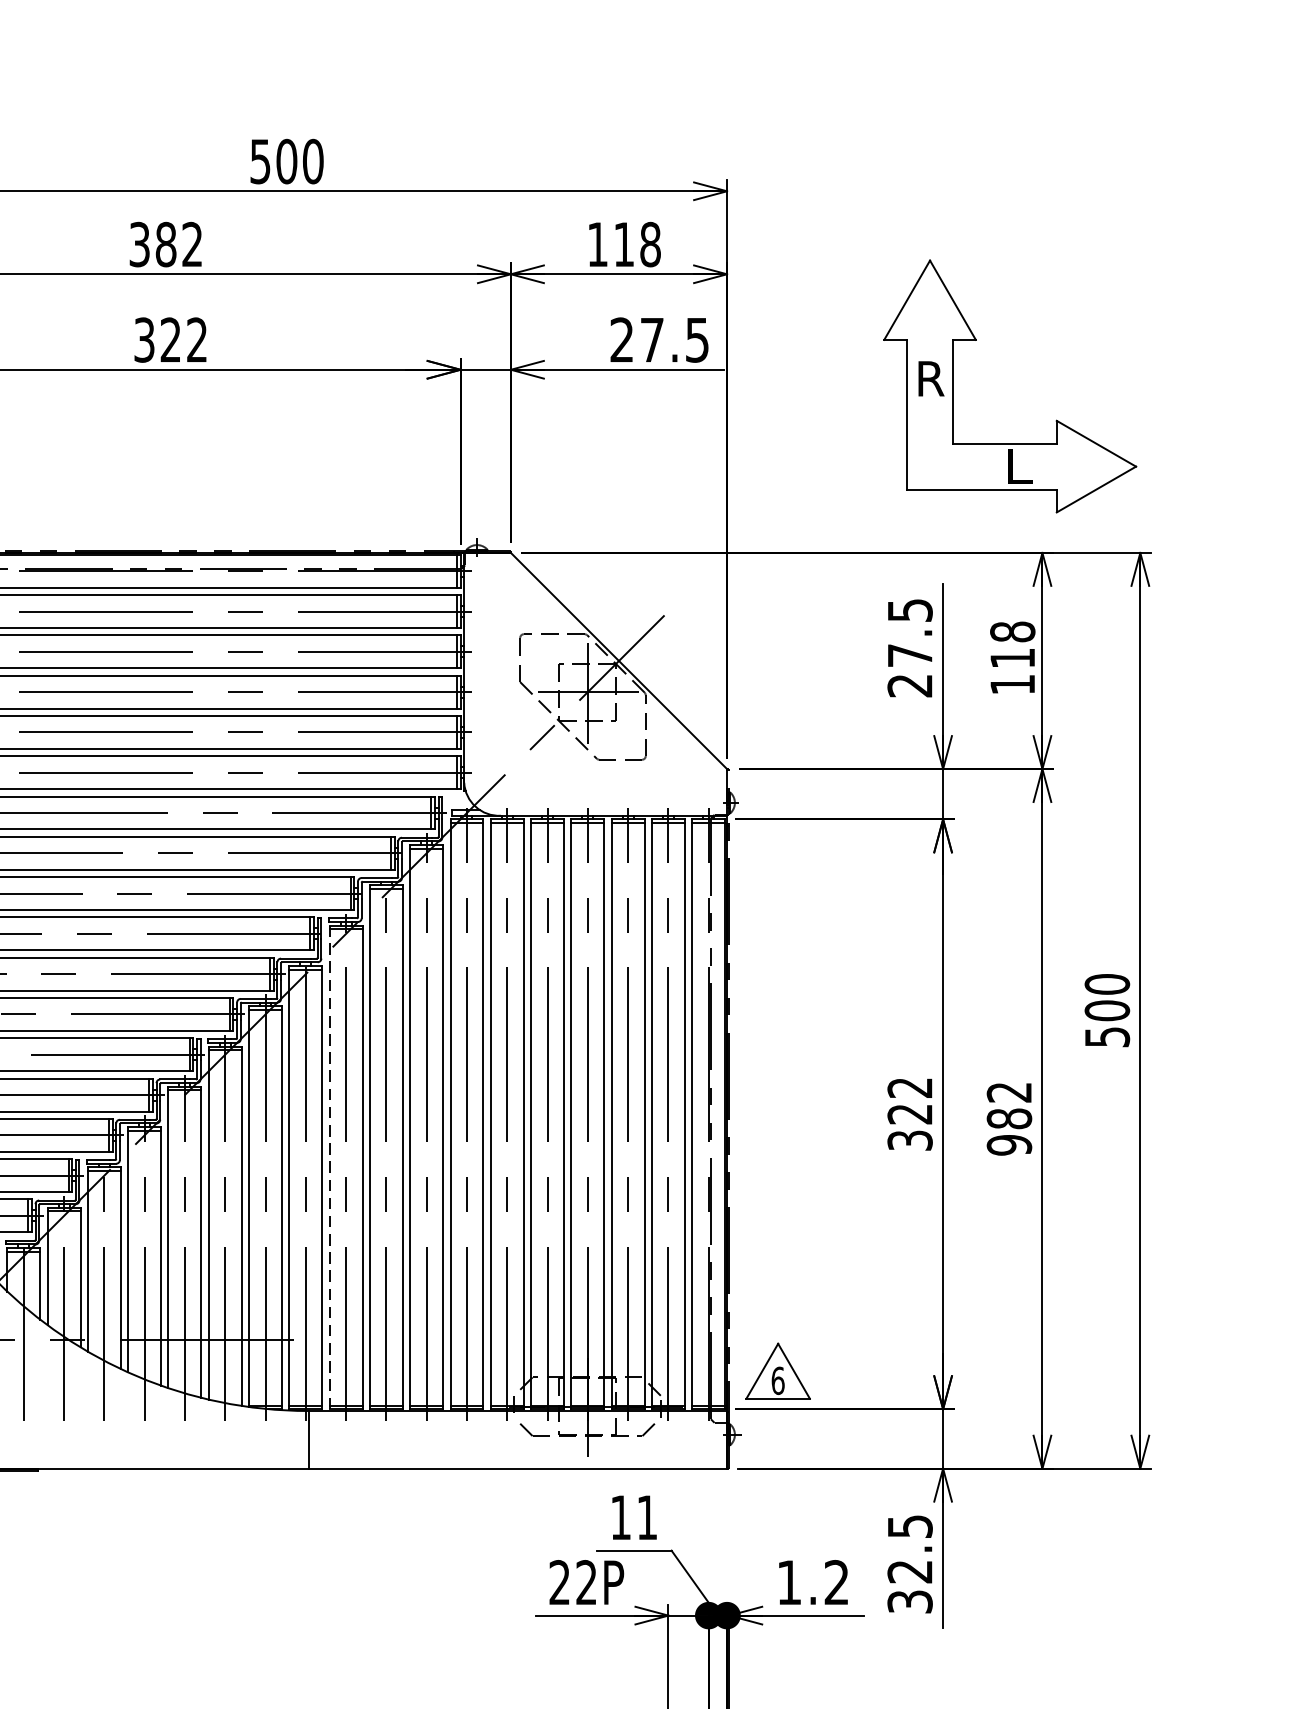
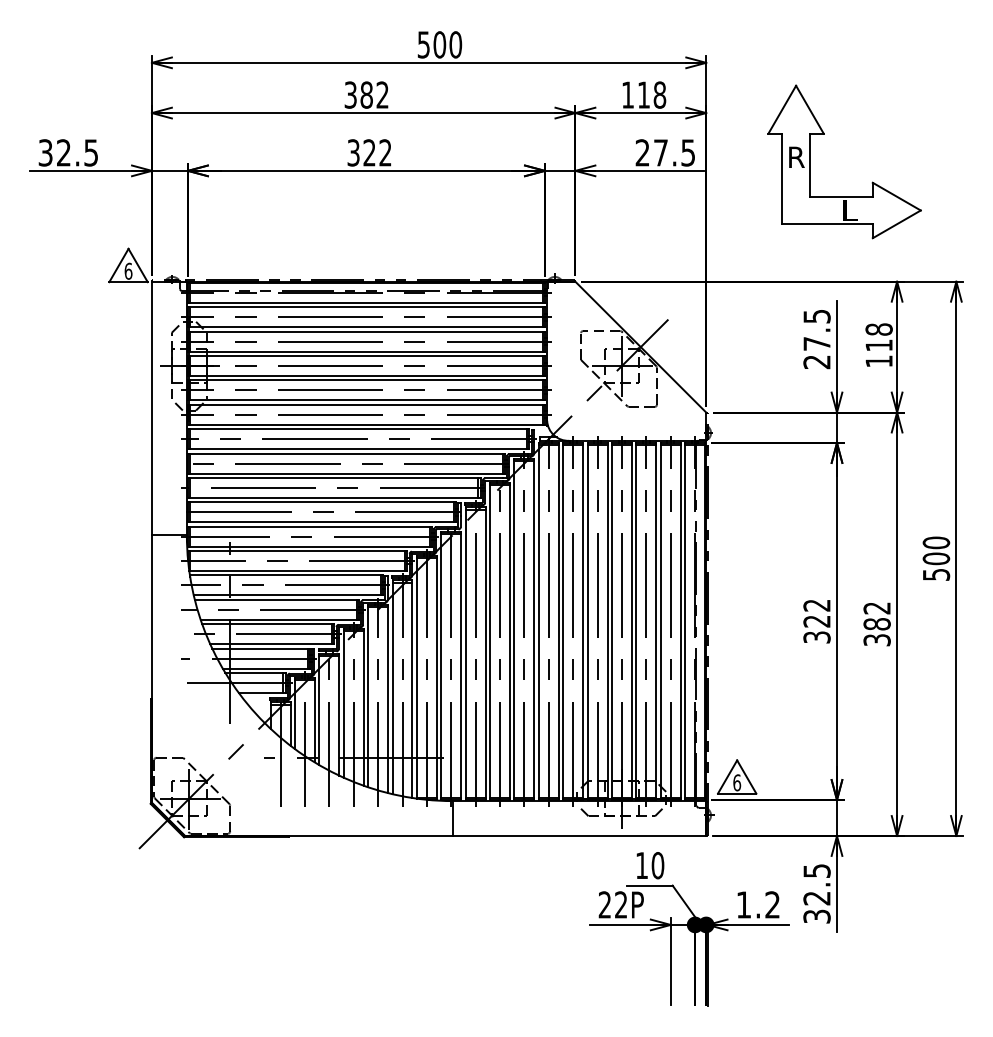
part: (976, 341) -> (824, 134), moved
text: (1008, 1145) -> (876, 640), 982 -> 382
line: (329, 1167) -> (465, 653), dashed -> solid
text: (646, 1517) -> (657, 865), 11 -> 10

